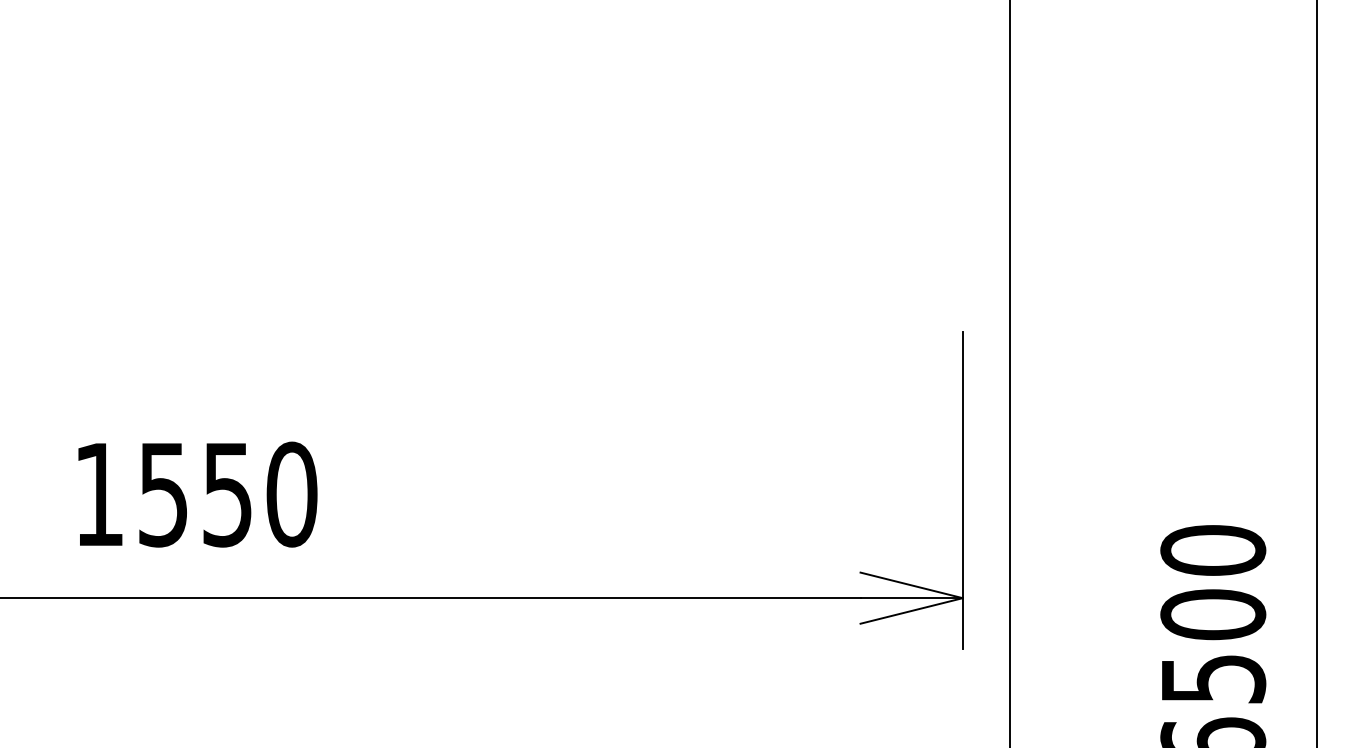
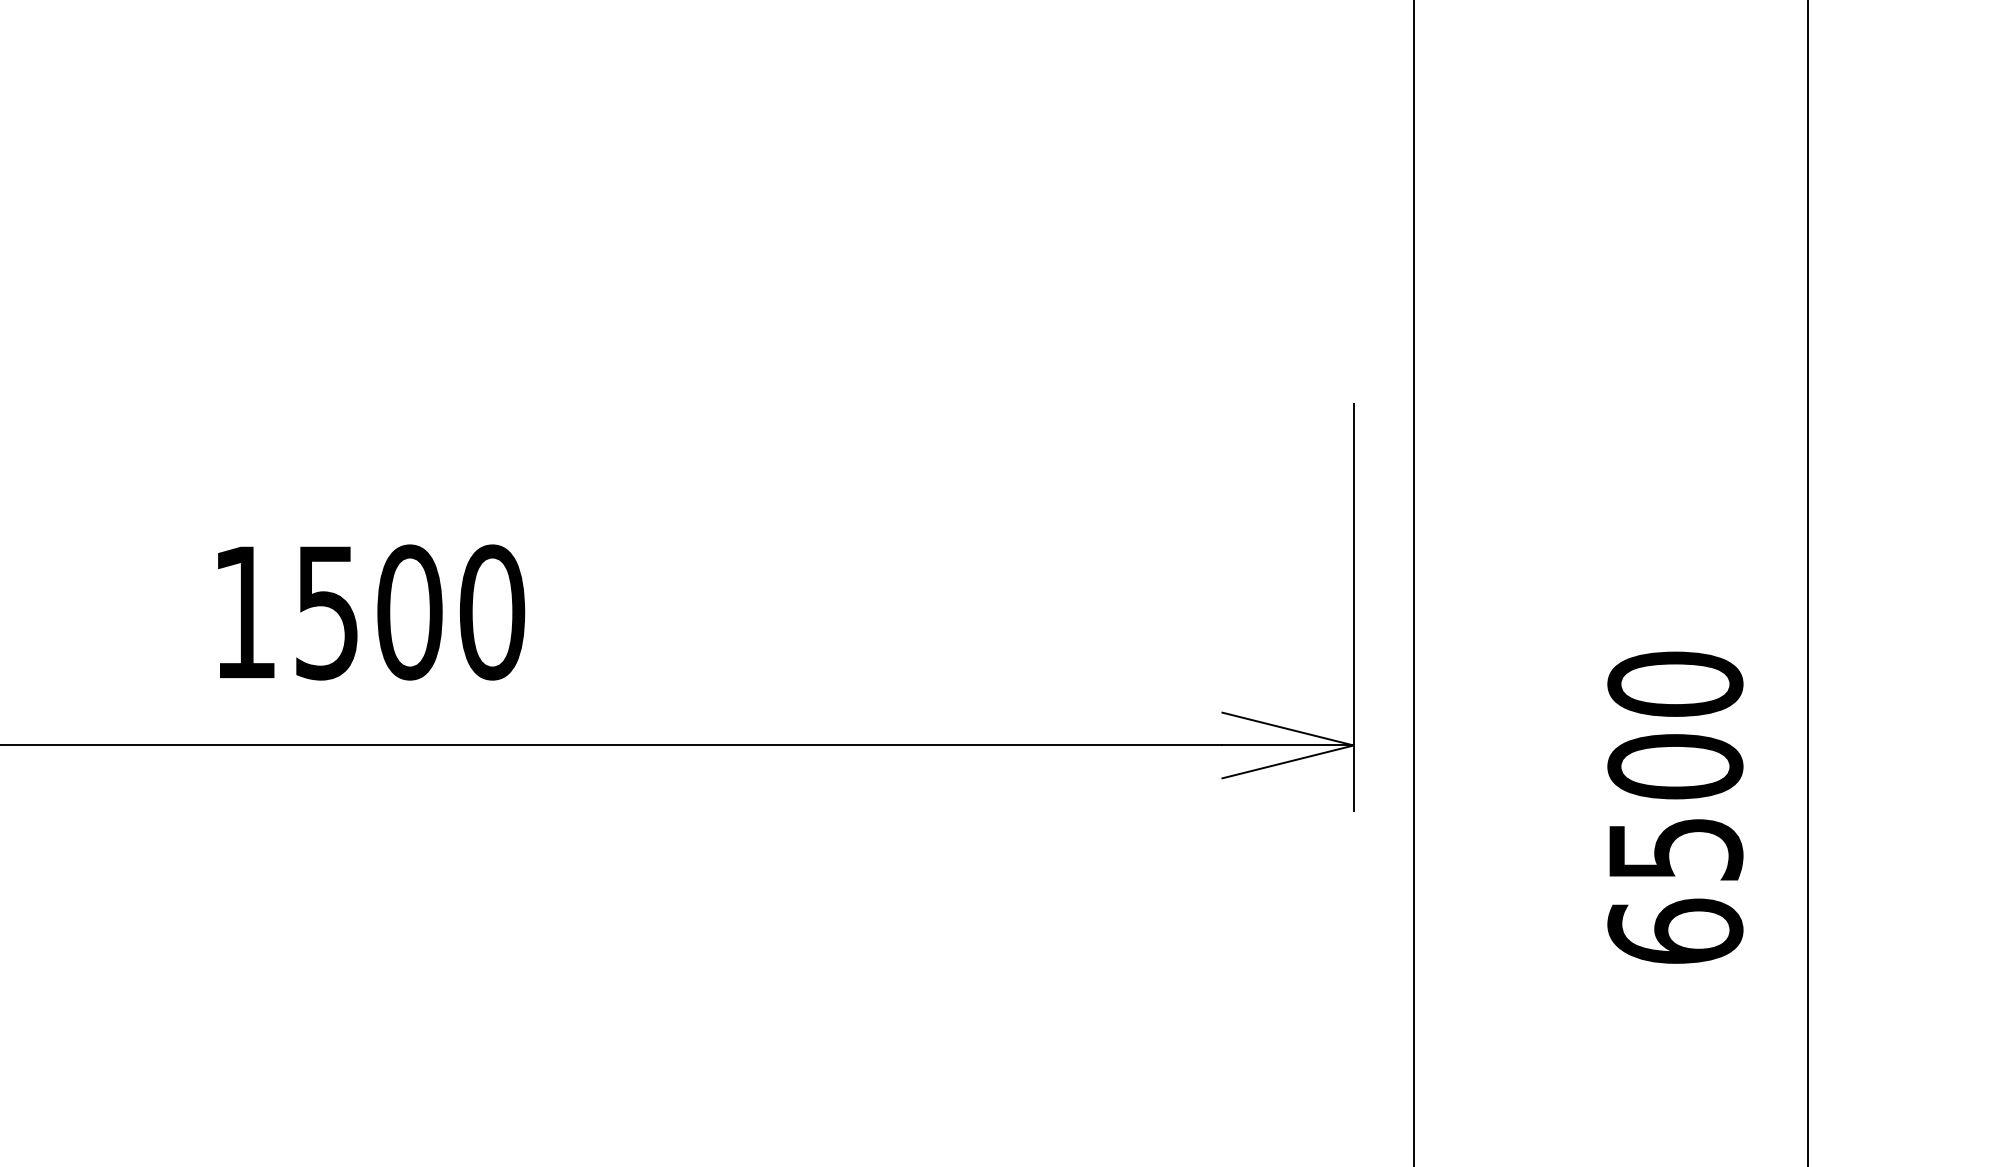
text: (227, 494) -> (409, 612), 1550 -> 1500

